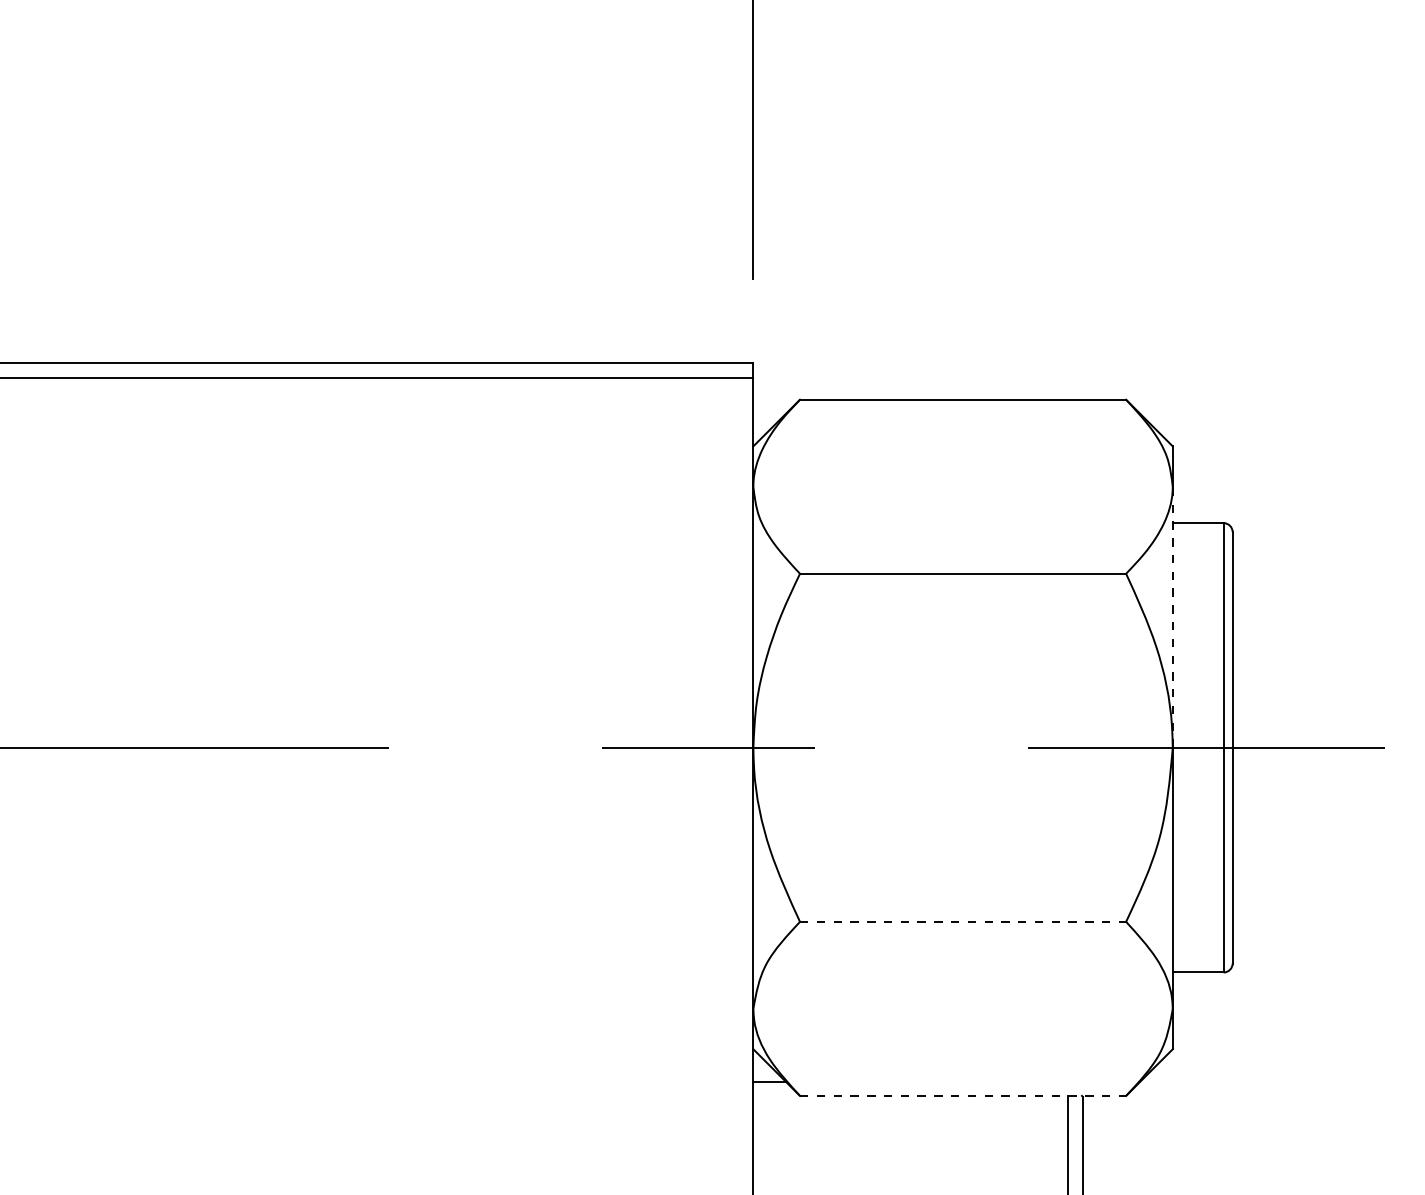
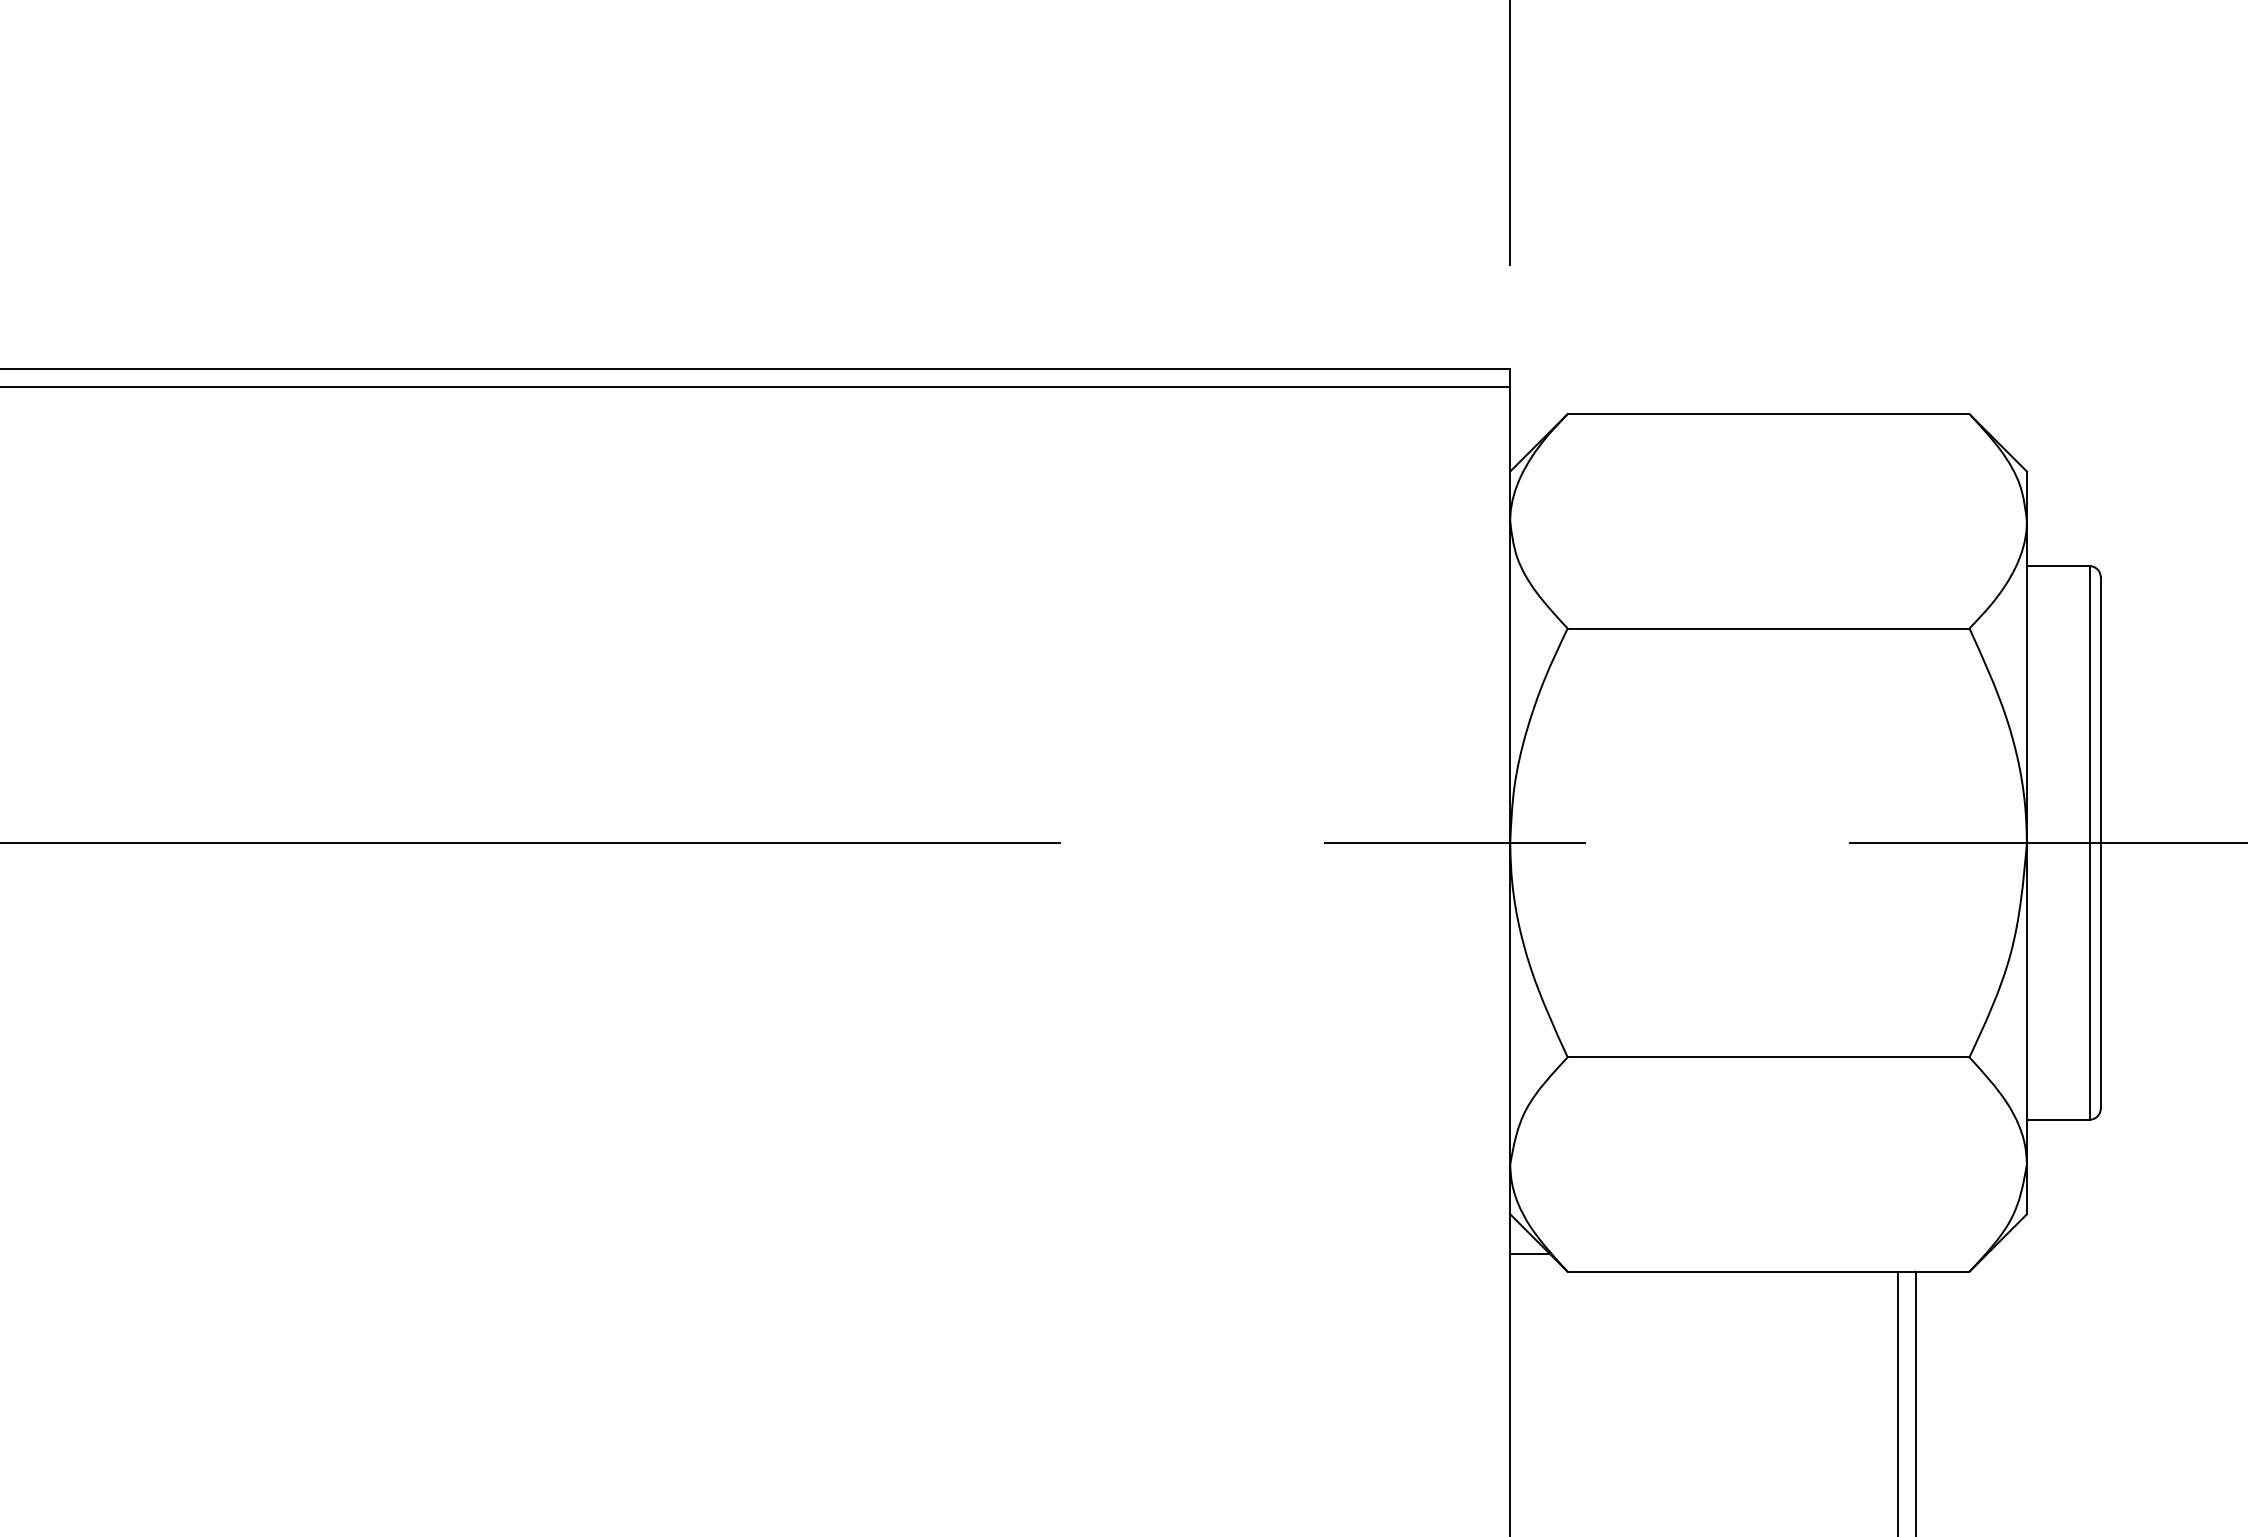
line: (1172, 617) -> (2026, 682), dashed -> solid
line: (963, 921) -> (1768, 1057), dashed -> solid
line: (963, 1095) -> (1768, 1271), dashed -> solid

